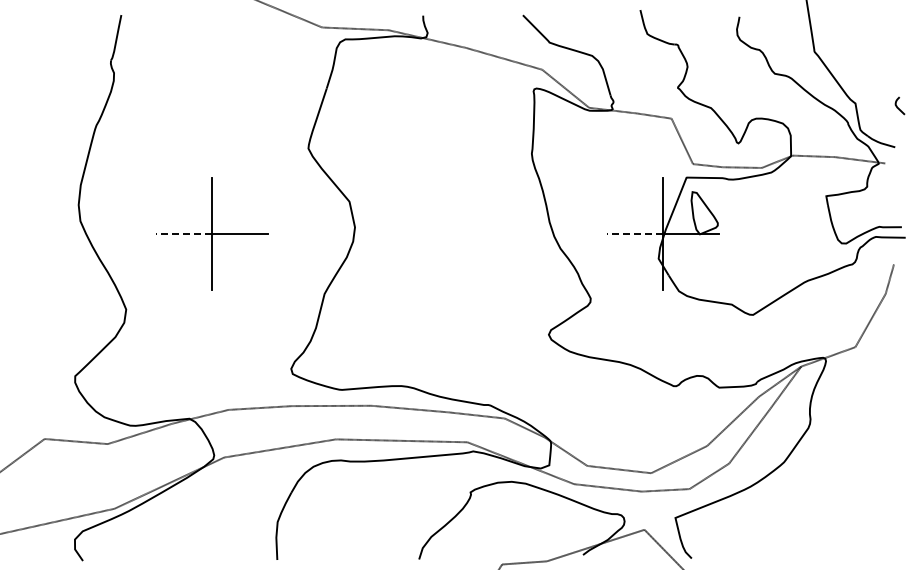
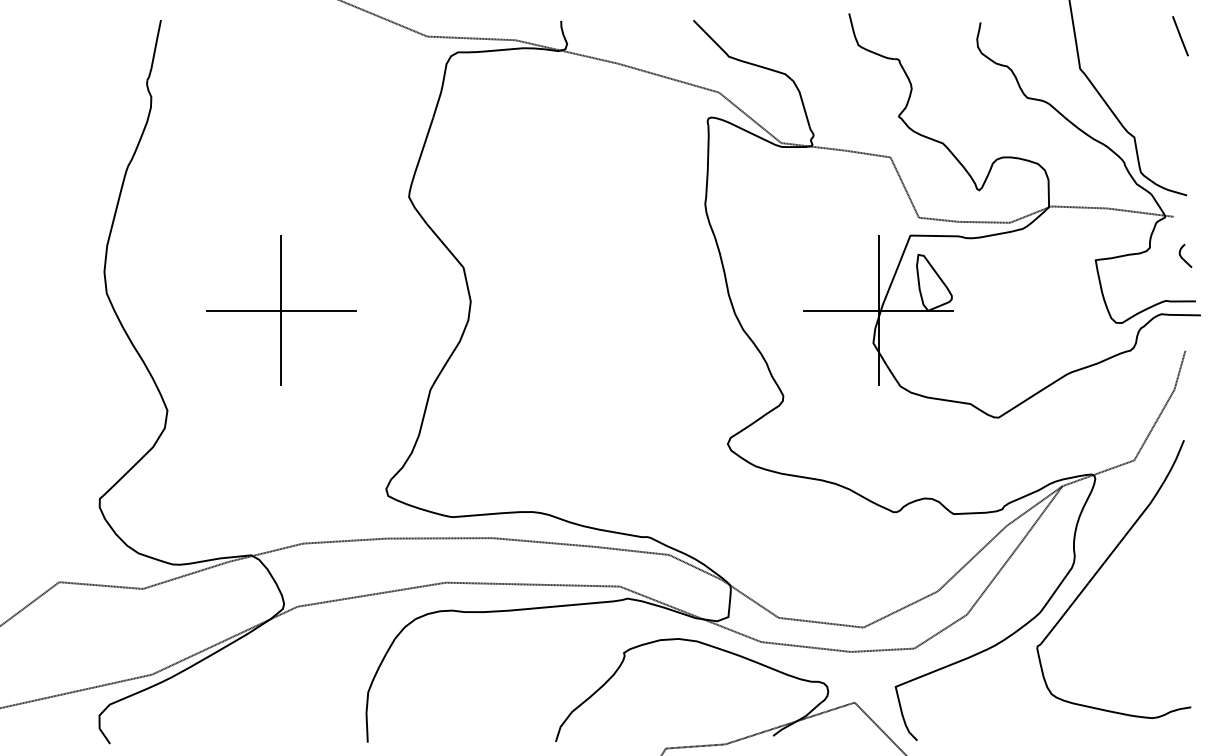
line: (889, 27) -> (1179, 36), added
curve: (897, 105) -> (1182, 255), moved
line: (183, 234) -> (243, 311), dashed -> solid
line: (634, 234) -> (841, 311), dashed -> solid
part: (830, 429) -> (1101, 569), added

